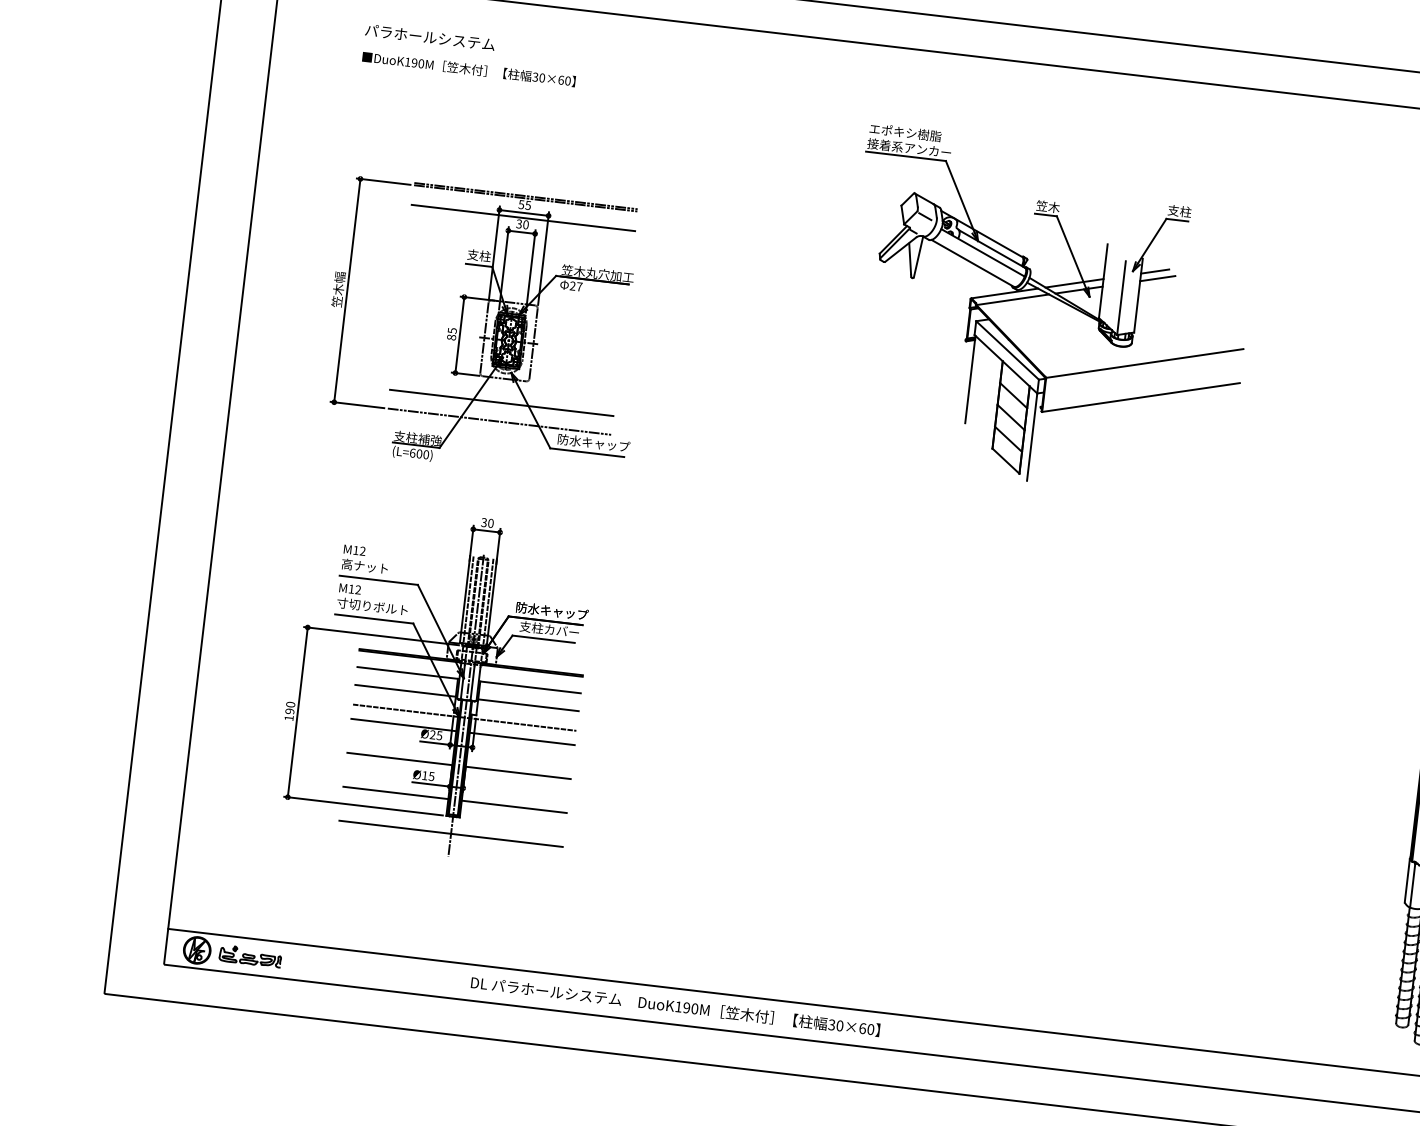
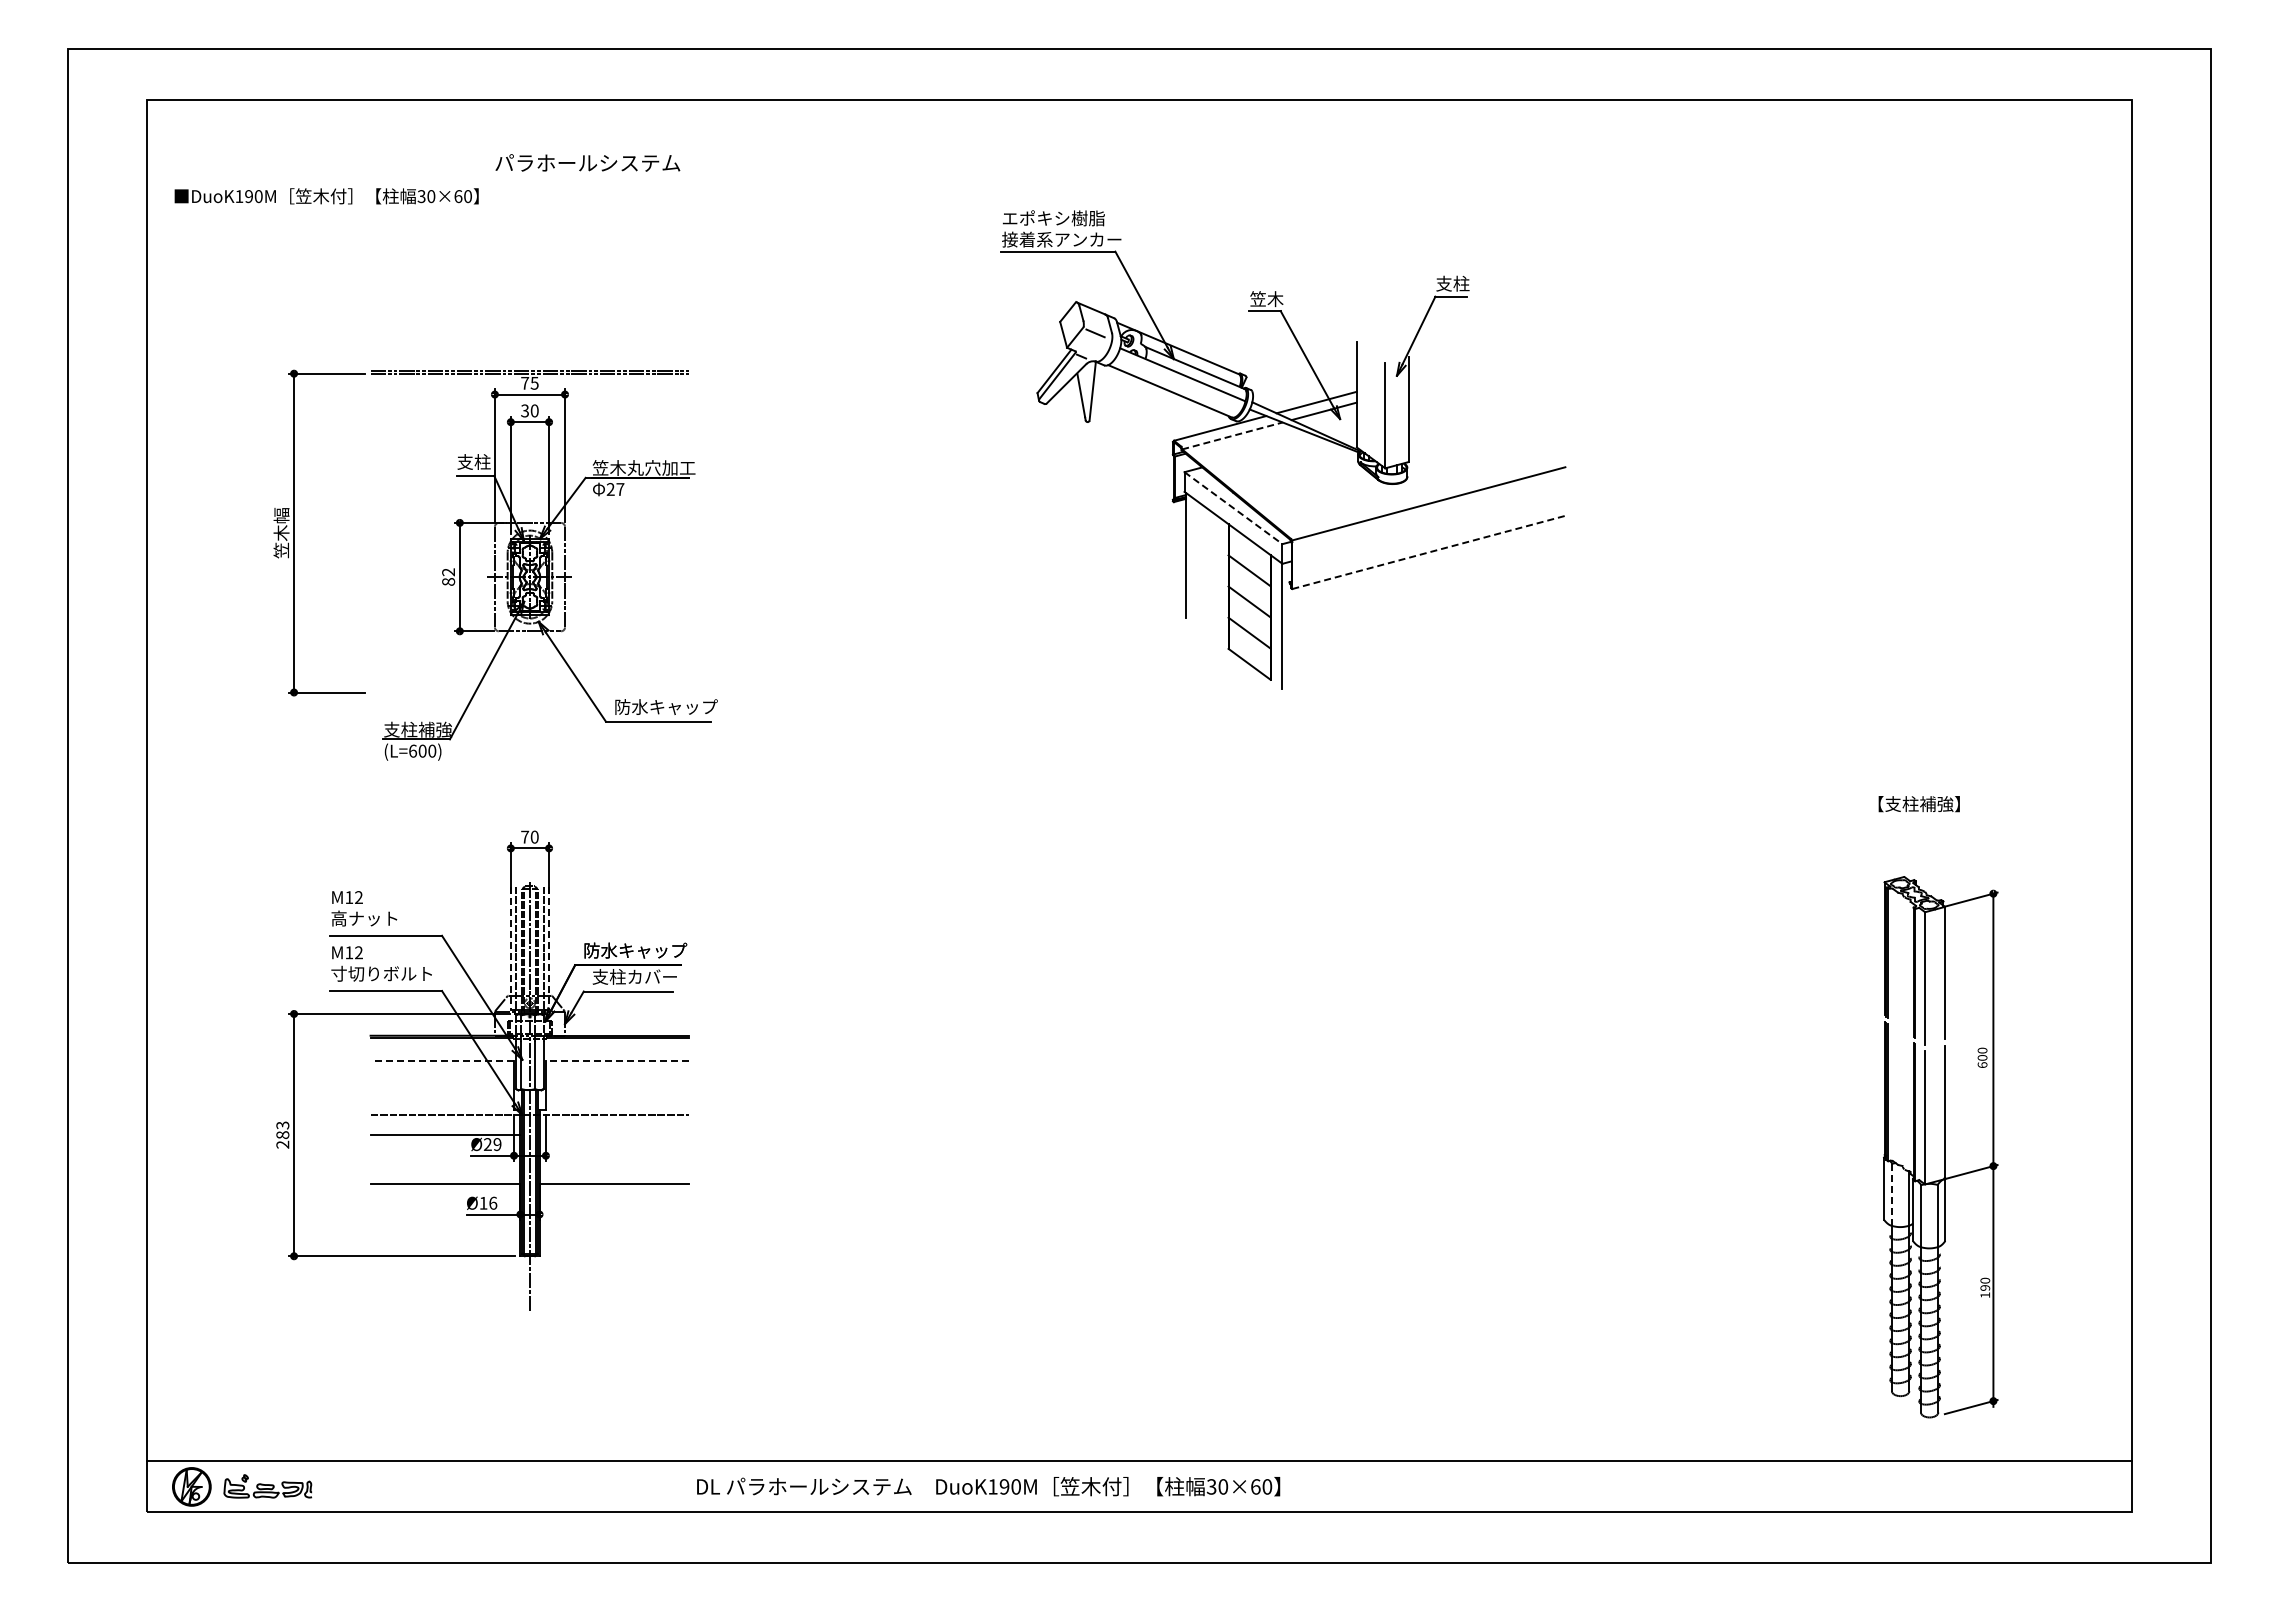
text: (429, 37) -> (587, 162), moved
text: (468, 69) -> (326, 196), moved
text: (521, 204) -> (525, 383), 55 -> 75
line: (523, 217) -> (529, 401), removed
line: (1154, 271) -> (1427, 372), removed
line: (1157, 278) -> (1432, 381), removed
line: (1012, 299) -> (1232, 435), solid -> dashed
text: (452, 330) -> (448, 572), 85 -> 82
line: (1007, 350) -> (1233, 508), solid -> dashed
line: (1141, 397) -> (1429, 552), solid -> dashed
line: (501, 402) -> (529, 665), removed
line: (499, 421) -> (529, 692), removed
text: (484, 522) -> (525, 836), 30 -> 70
line: (464, 599) -> (510, 948), solid -> dashed
line: (492, 602) -> (549, 948), solid -> dashed
line: (407, 673) -> (442, 1061), solid -> dashed
line: (530, 687) -> (617, 1061), solid -> dashed
line: (405, 690) -> (442, 1086), removed
line: (528, 704) -> (617, 1086), removed
text: (289, 710) -> (282, 1134), 190 -> 283
text: (439, 735) -> (497, 1144), Ø25 -> Ø29
line: (522, 739) -> (614, 1135), removed
text: (431, 775) -> (493, 1202), Ø15 -> Ø16
line: (395, 793) -> (445, 1232), removed
line: (514, 806) -> (614, 1232), removed
line: (450, 833) -> (529, 1280), removed
line: (1412, 885) -> (1892, 1194), solid -> dashed
text: (675, 1006) -> (988, 1486), moved

